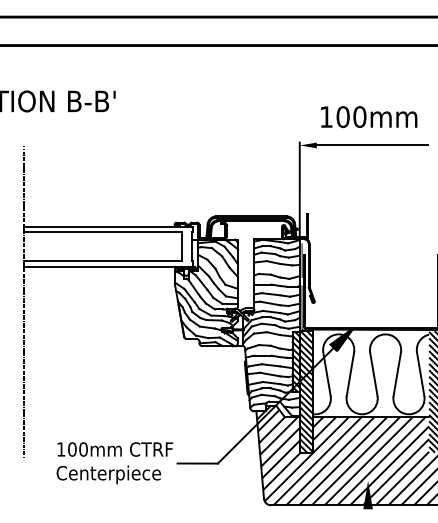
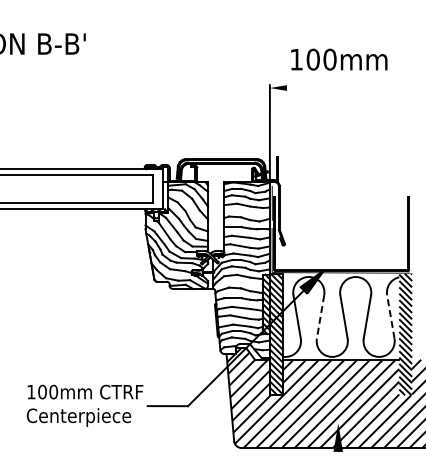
line: (371, 145) -> (341, 88), removed
line: (420, 373) -> (390, 316), solid -> dashed
line: (350, 374) -> (320, 317), solid -> dashed

